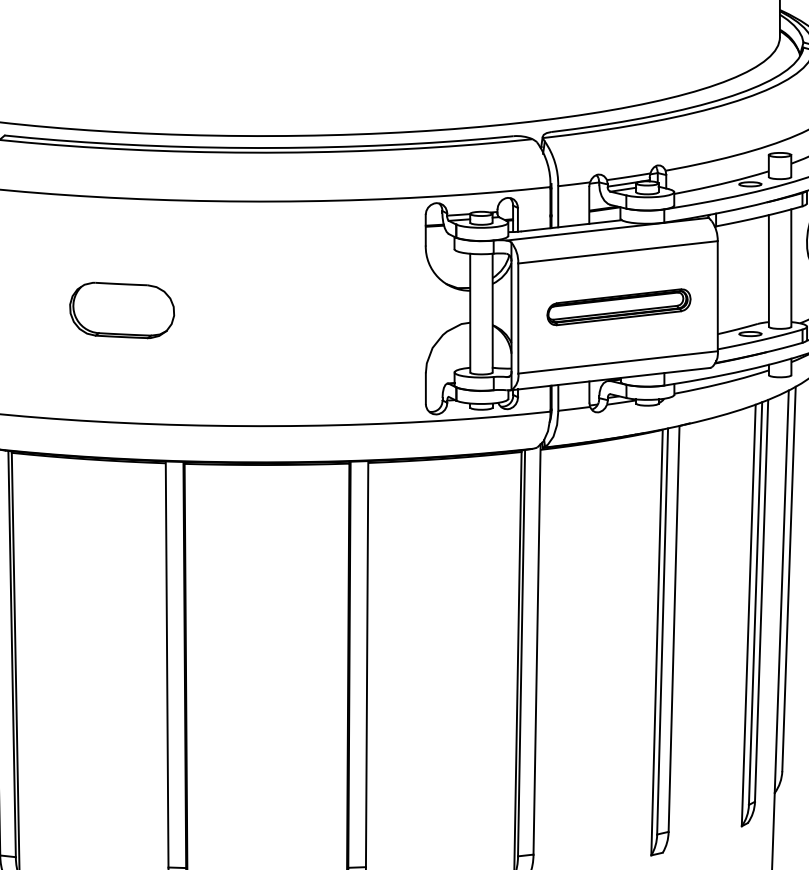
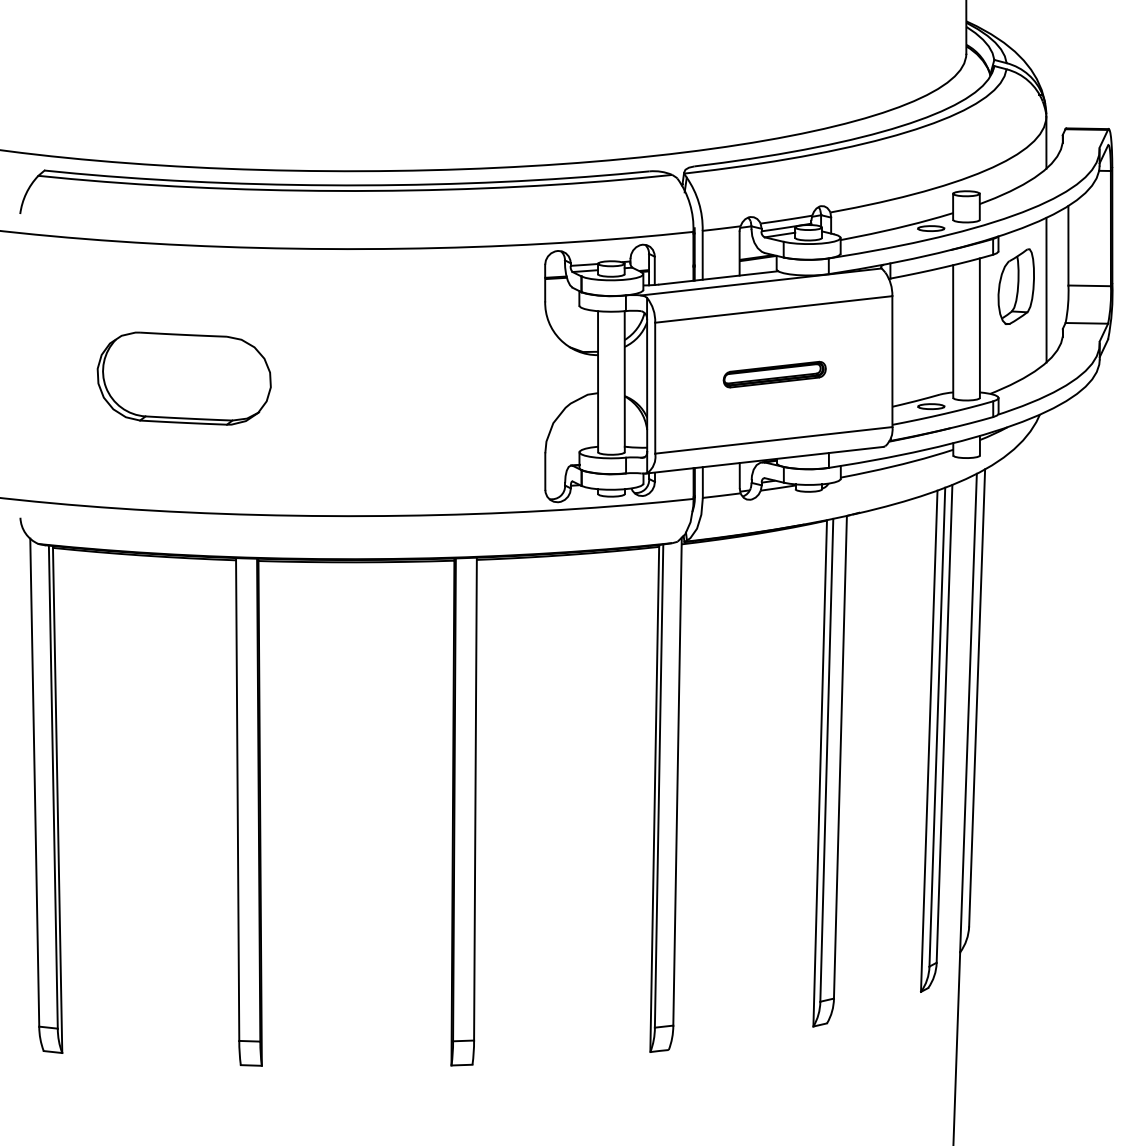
part: (618, 307) -> (774, 374), size x0.6
part: (121, 310) -> (183, 378), size x1.4

